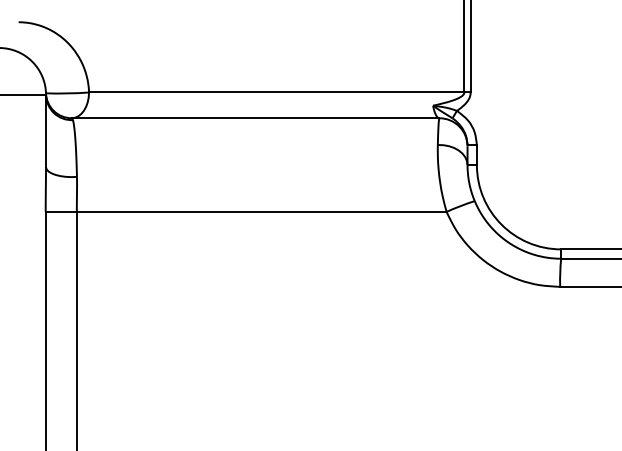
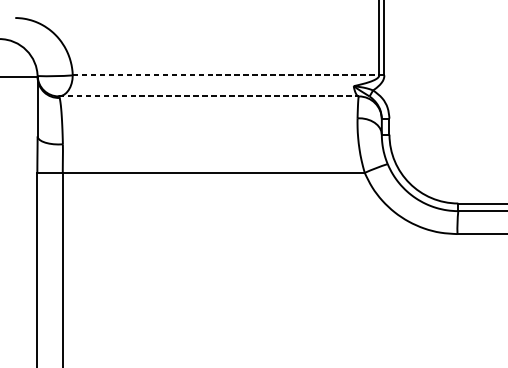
line: (276, 92) -> (225, 75), solid -> dashed
line: (255, 118) -> (208, 96), solid -> dashed

